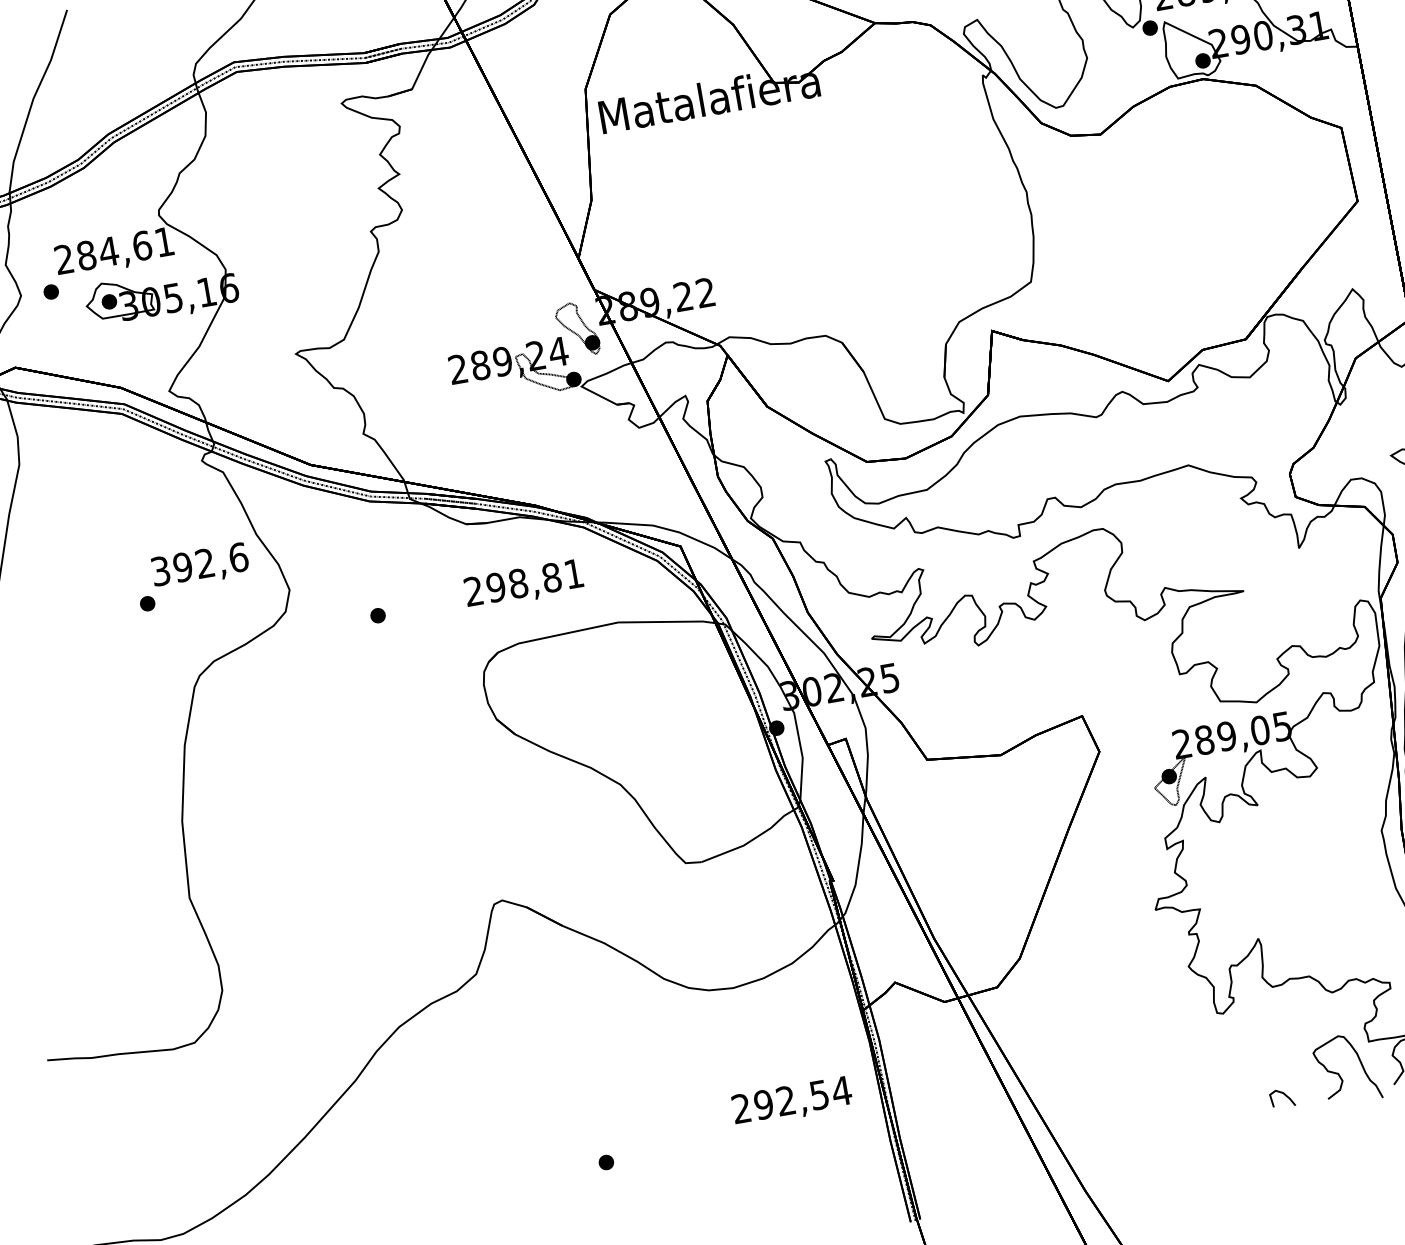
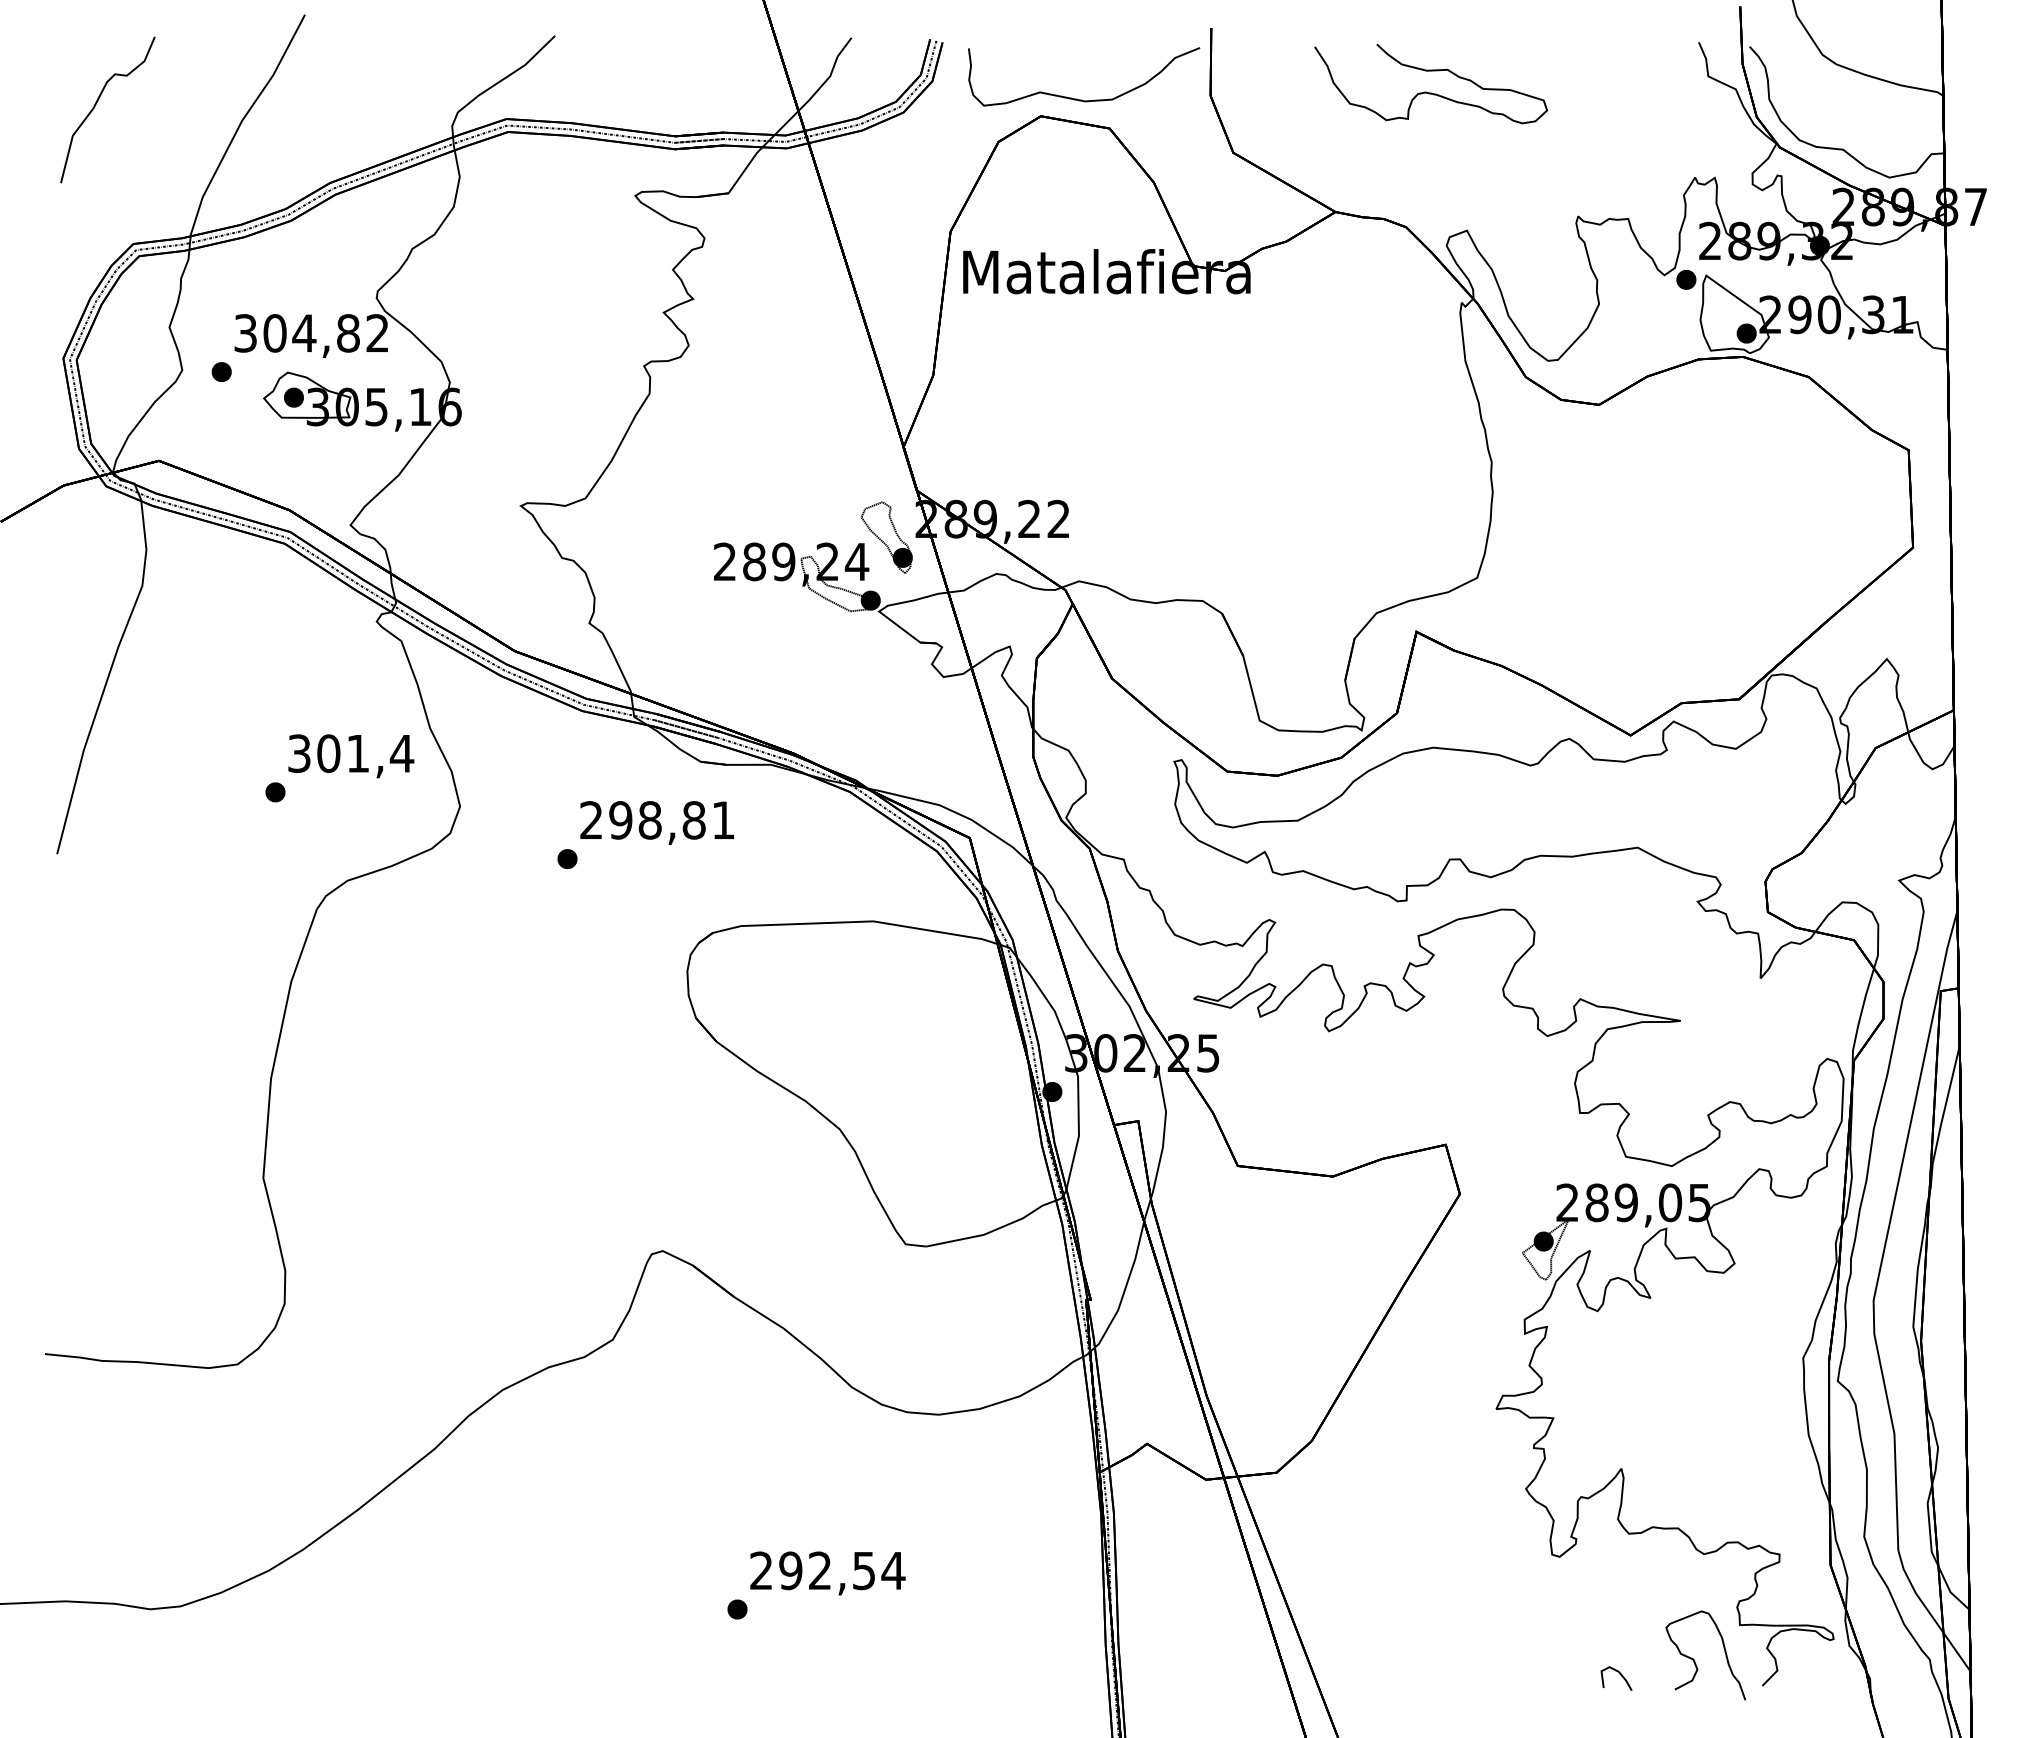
text: (114, 250) -> (311, 333), 284,61 -> 304,82
text: (210, 562) -> (365, 753), 392,6 -> 301,4
text: (523, 584) -> (656, 822), moved
text: (792, 1101) -> (827, 1573), moved

